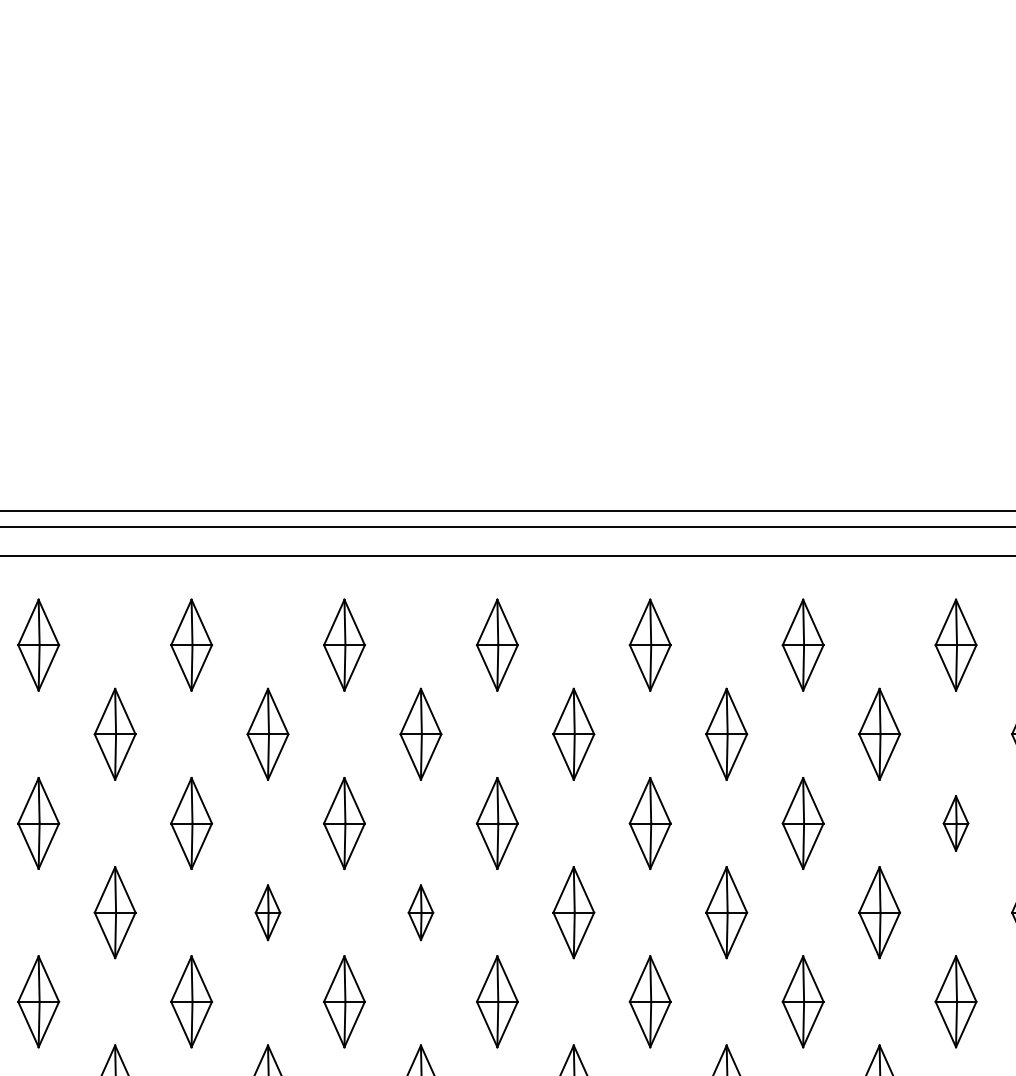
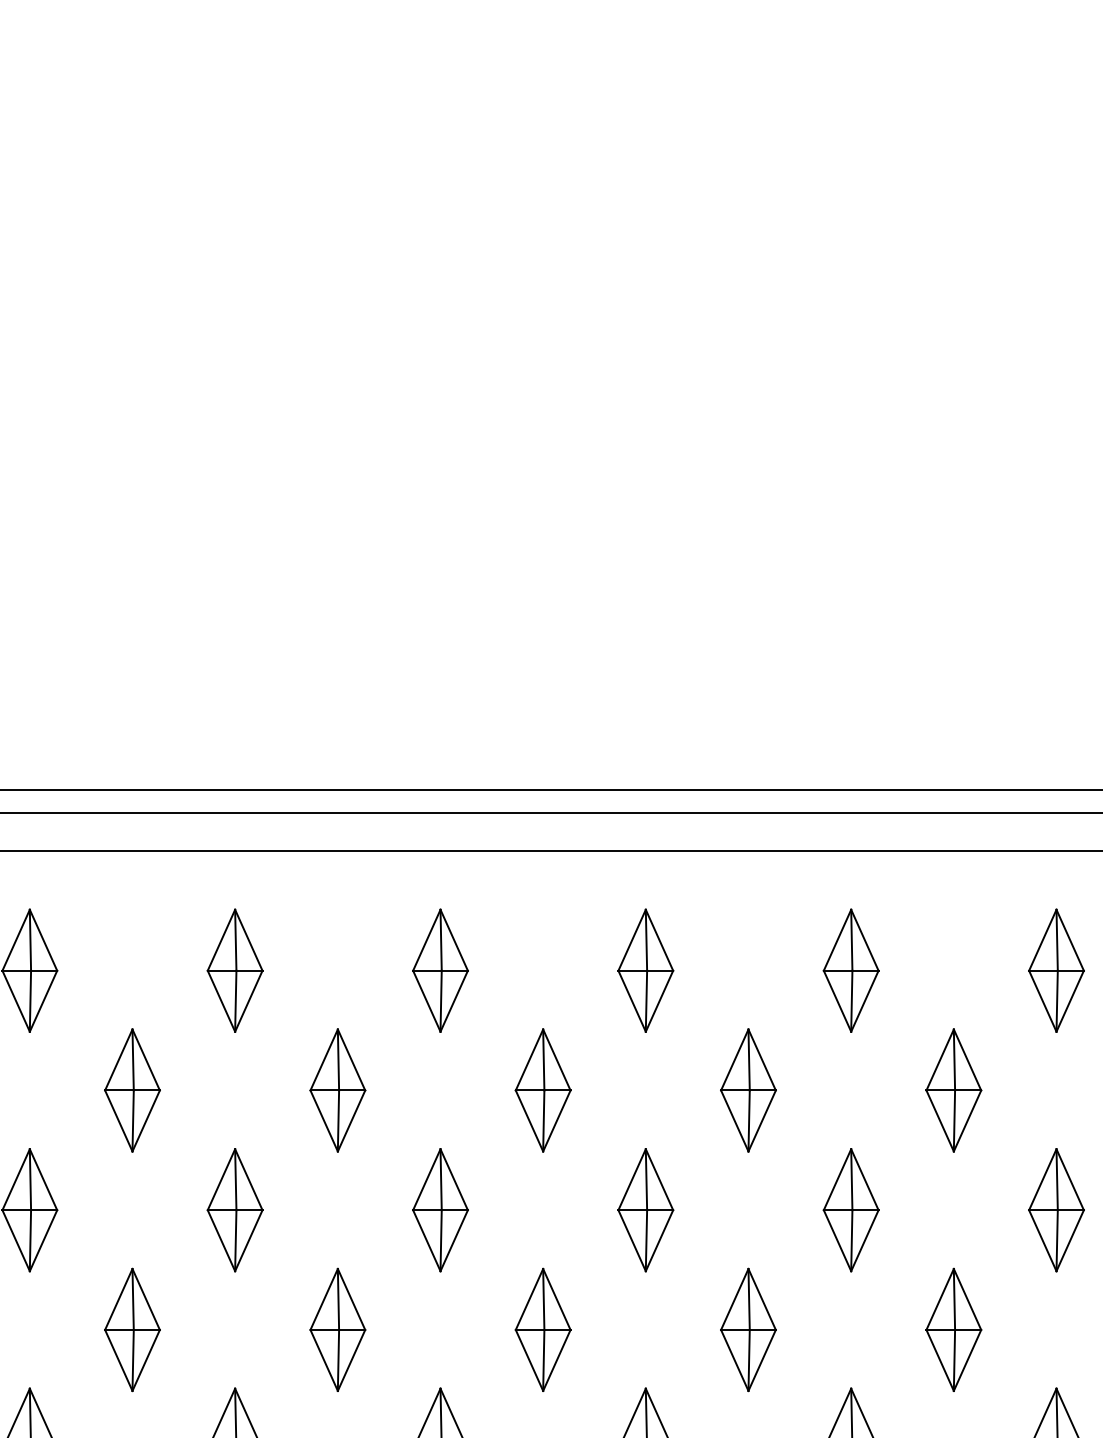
part: (955, 823) -> (1055, 1210), size x1.67
part: (267, 912) -> (131, 1329), size x1.67
part: (420, 912) -> (337, 1329), size x1.67

